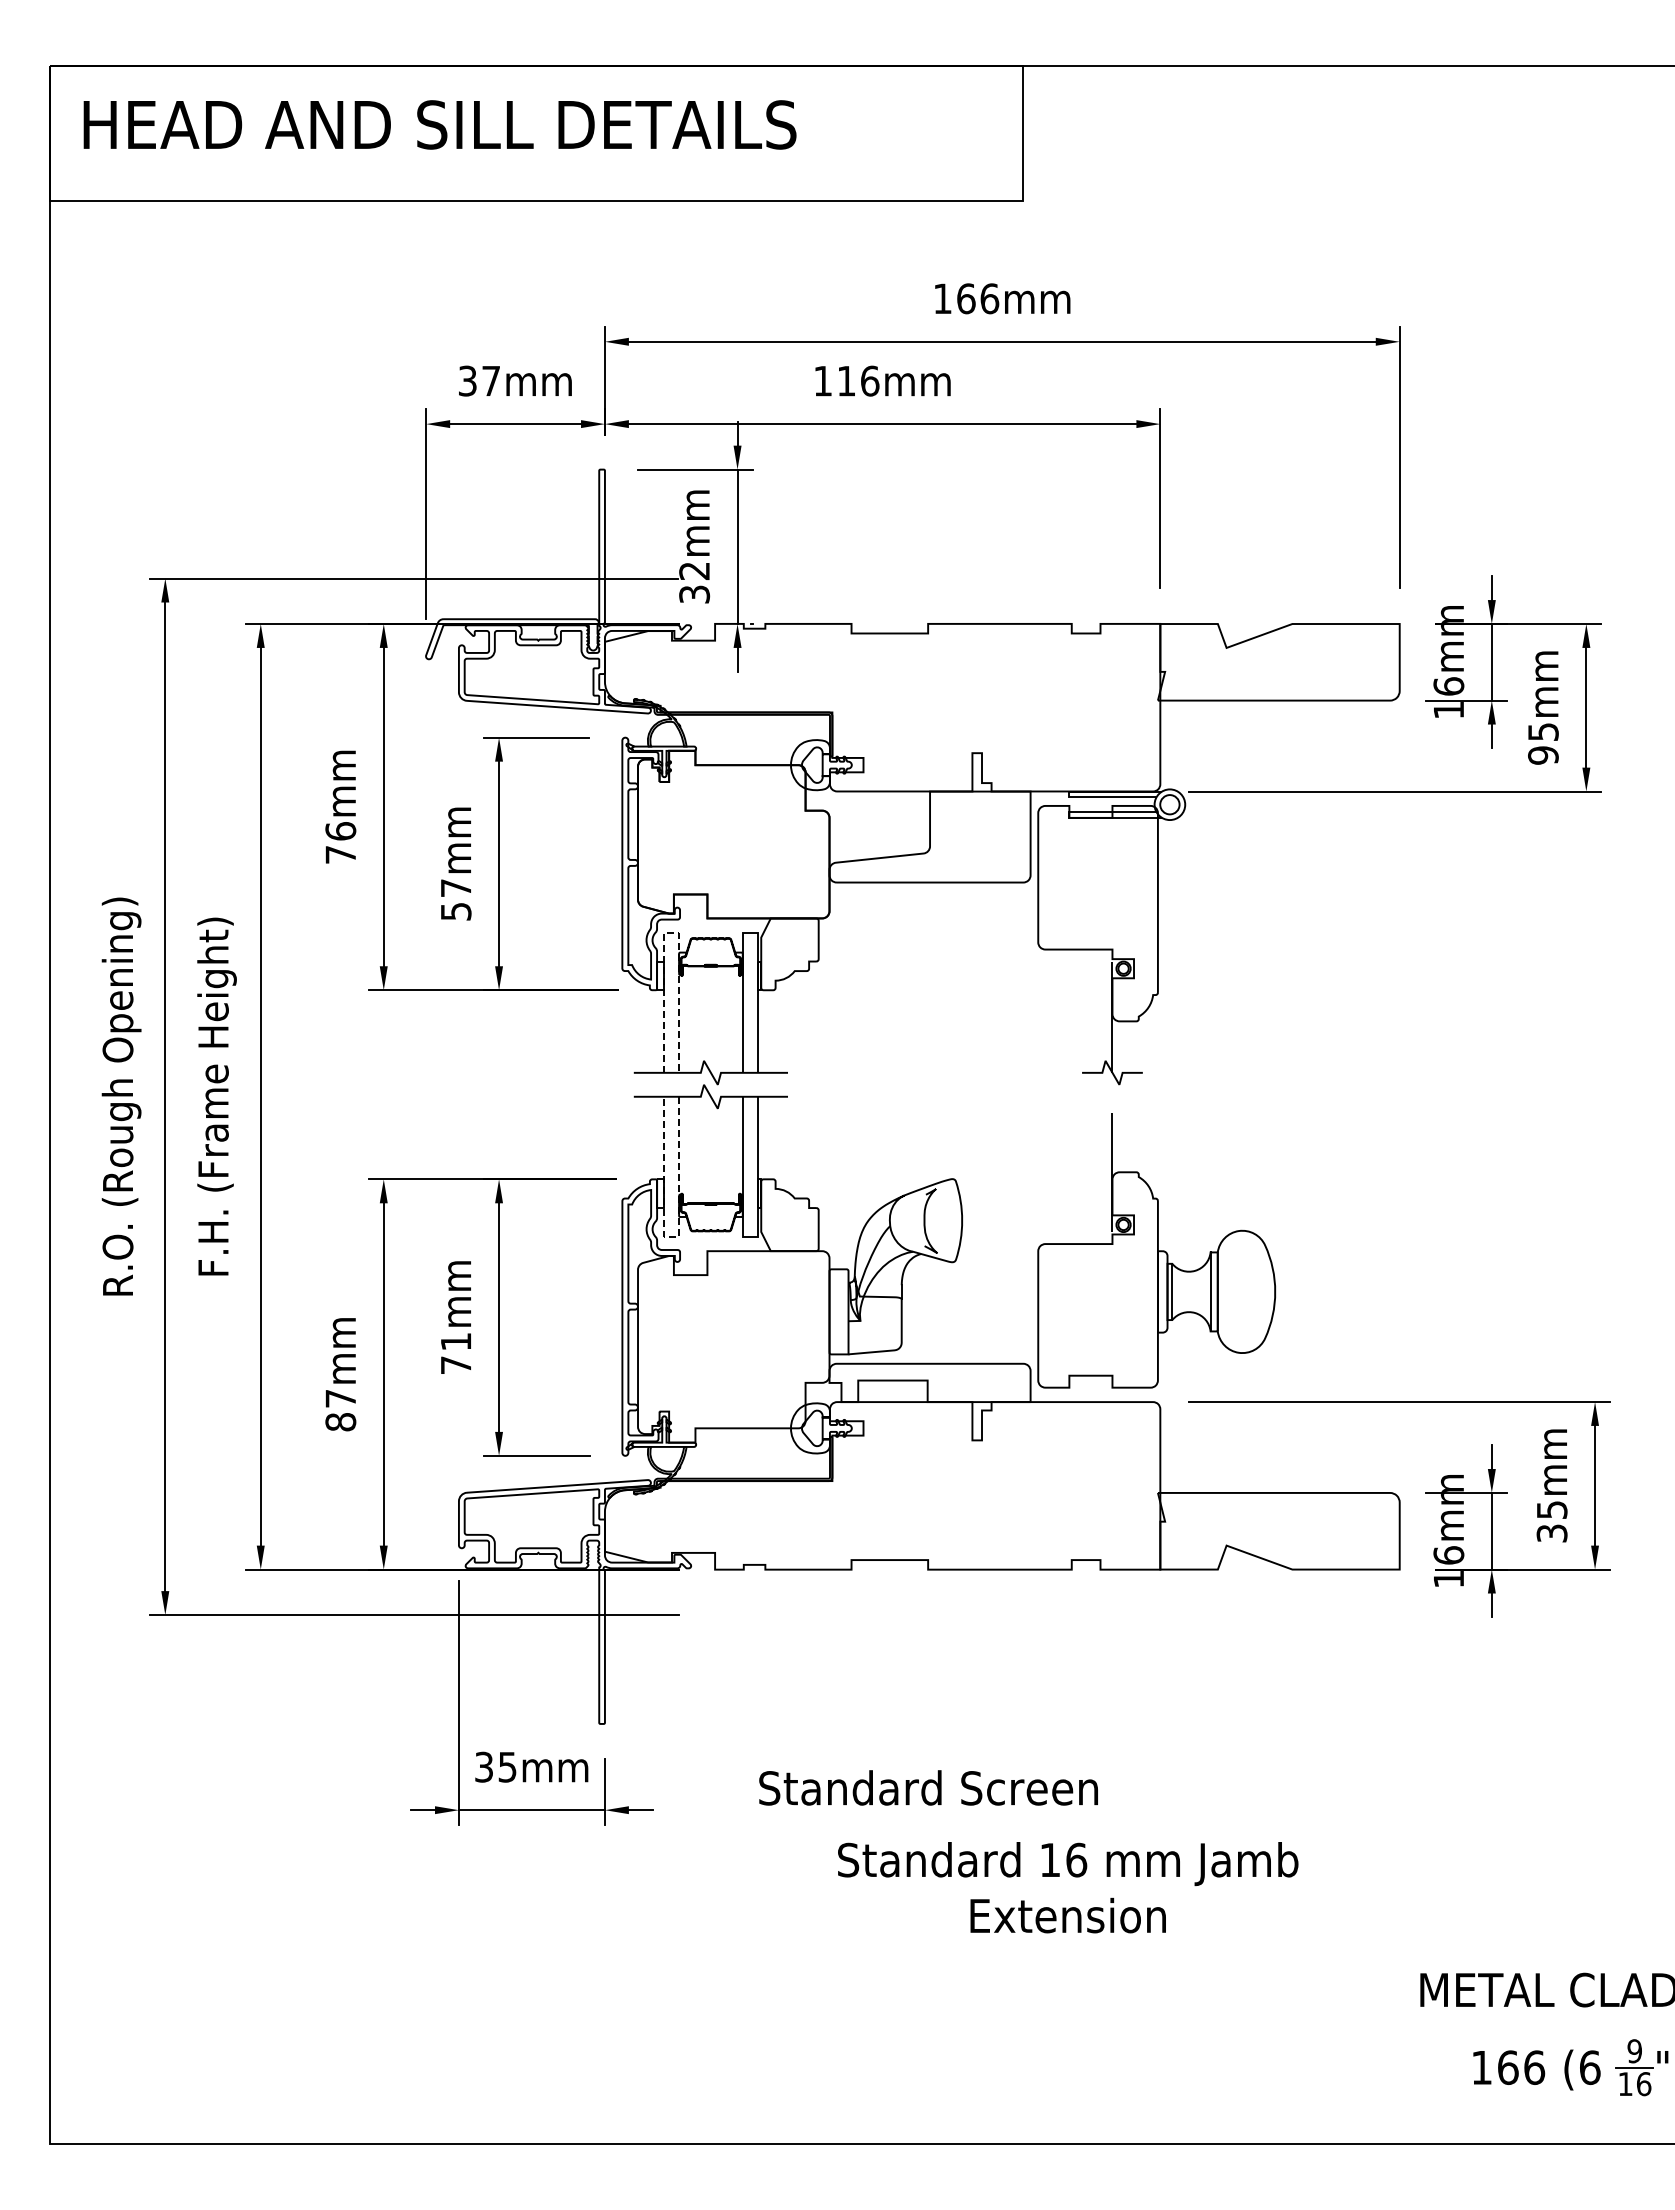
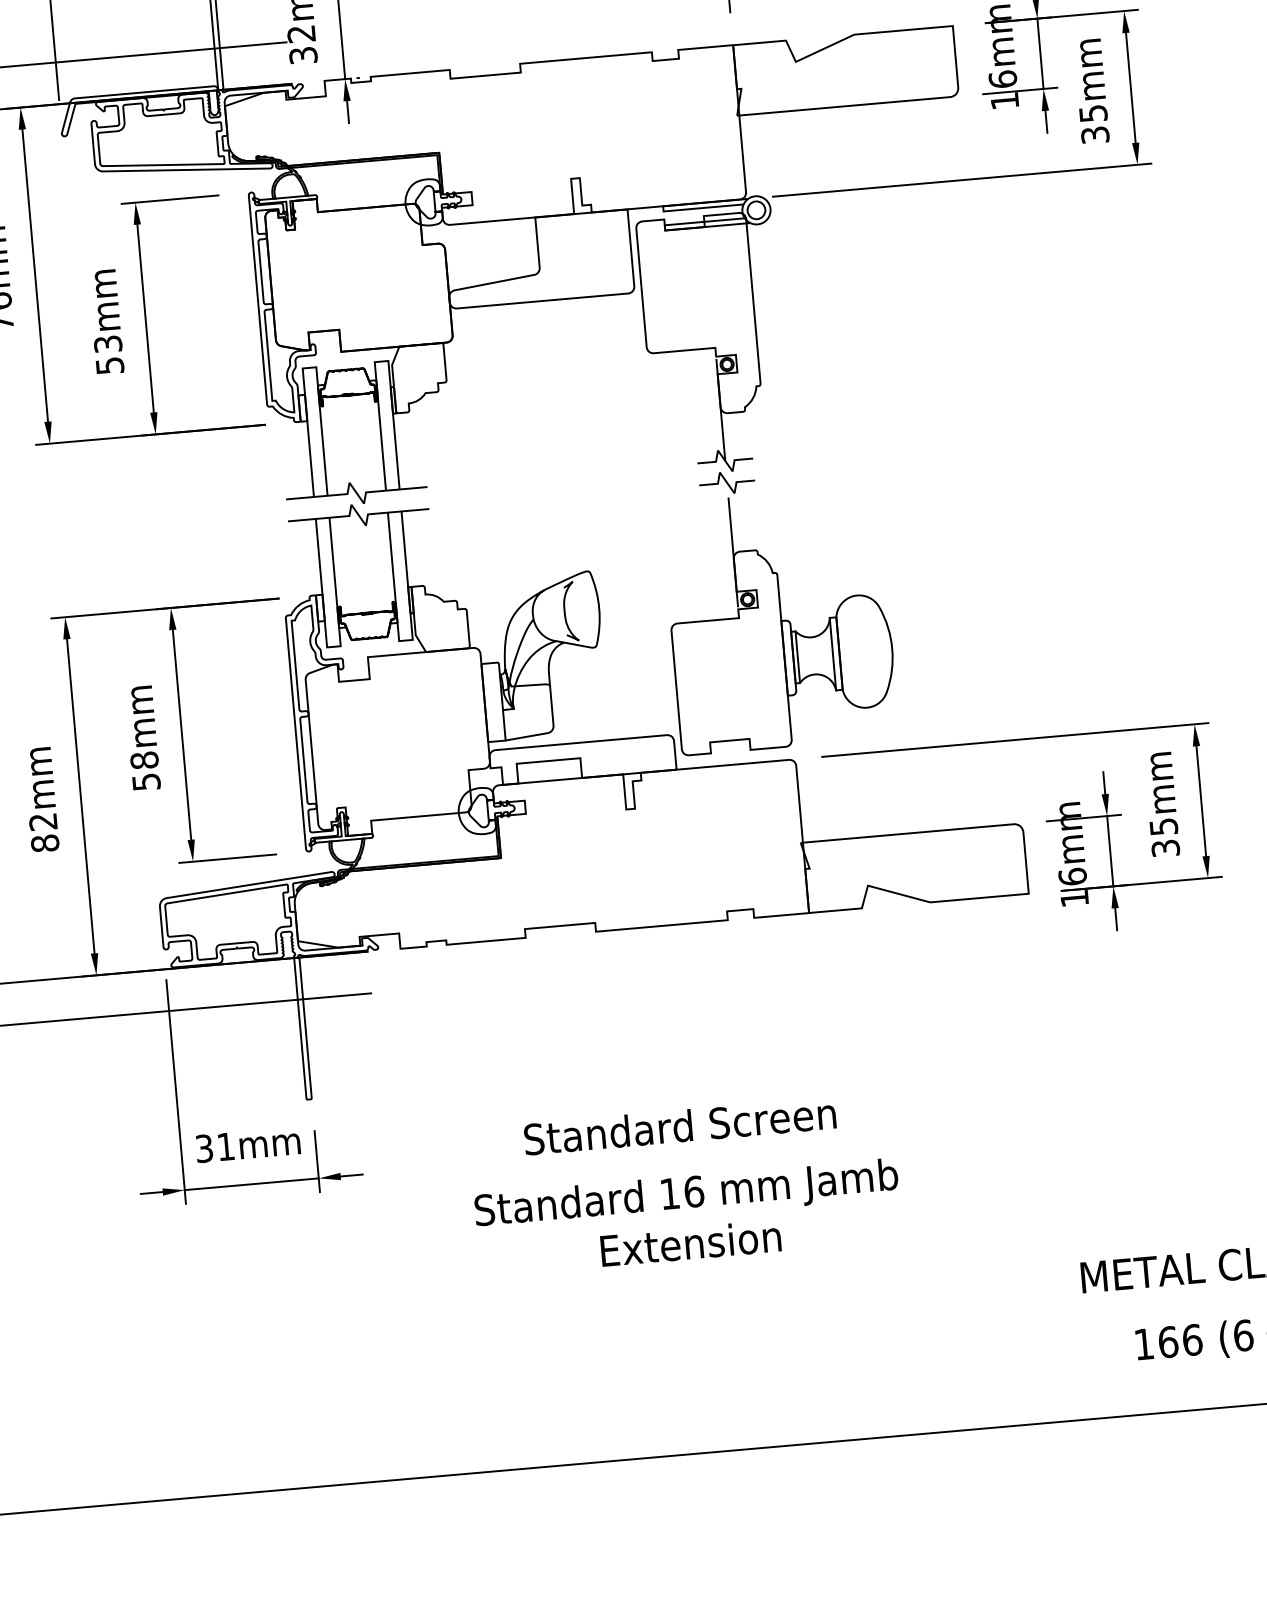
text: (1543, 755) -> (1095, 135), 95mm -> 35mm
text: (455, 888) -> (107, 344), 57mm -> 53mm
line: (672, 932) -> (310, 367), dashed -> solid
curve: (1112, 1096) -> (727, 482), added
line: (671, 1236) -> (333, 646), dashed -> solid
text: (455, 1353) -> (144, 771), 71mm -> 58mm
text: (340, 1398) -> (43, 821), 87mm -> 82mm
text: (507, 1767) -> (225, 1147), 35mm -> 31mm
text: (928, 1787) -> (679, 1125), moved
text: (1068, 1887) -> (688, 1217), moved

